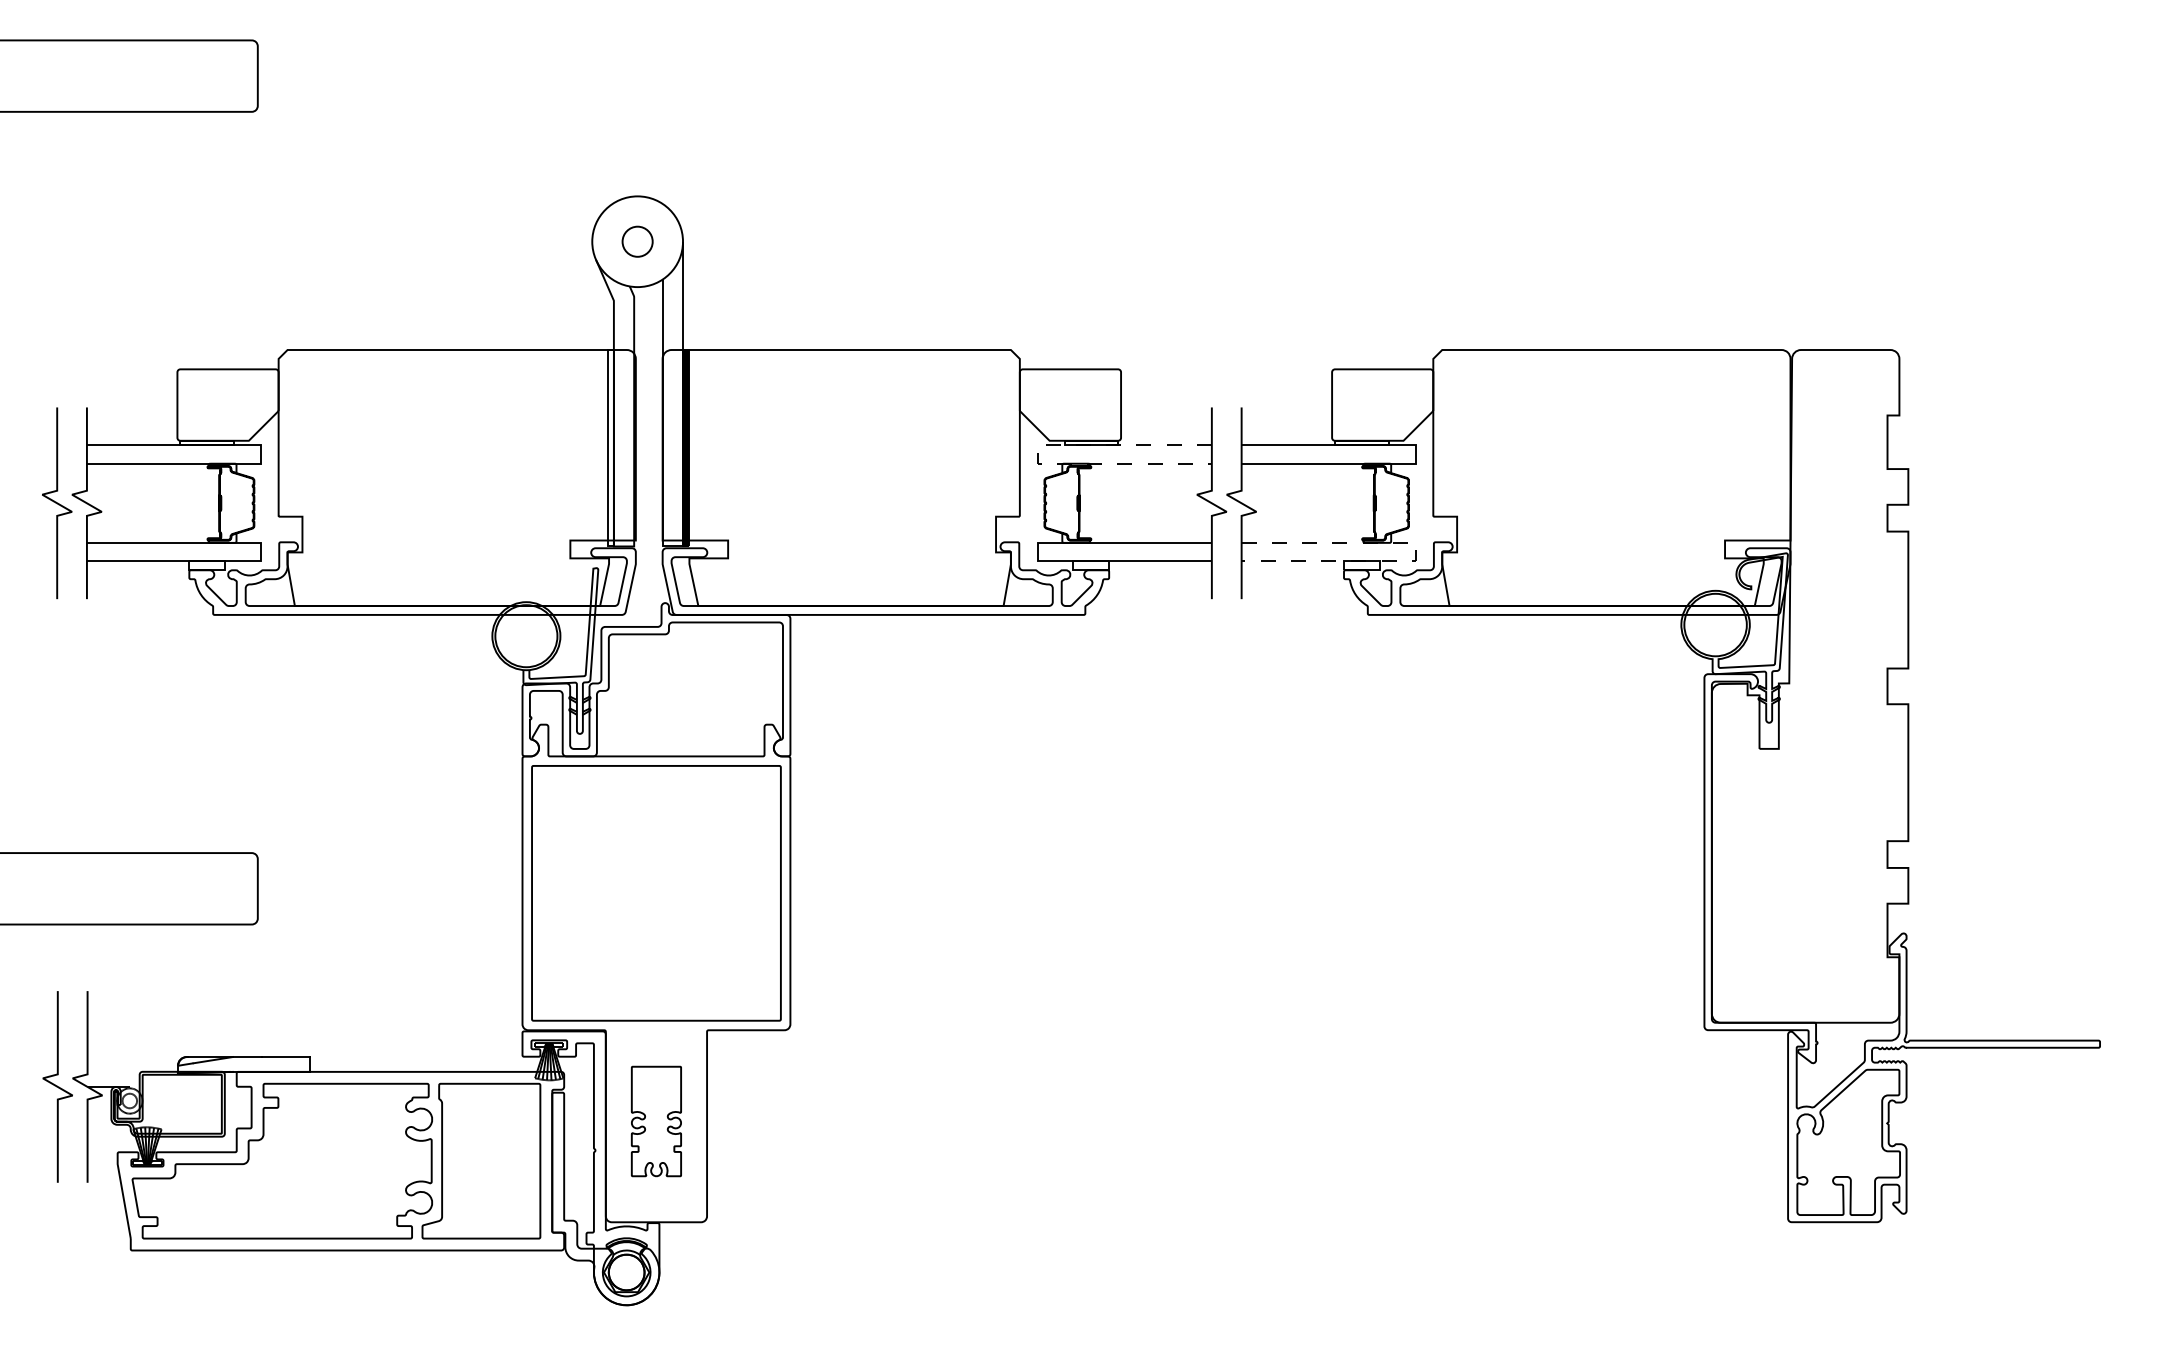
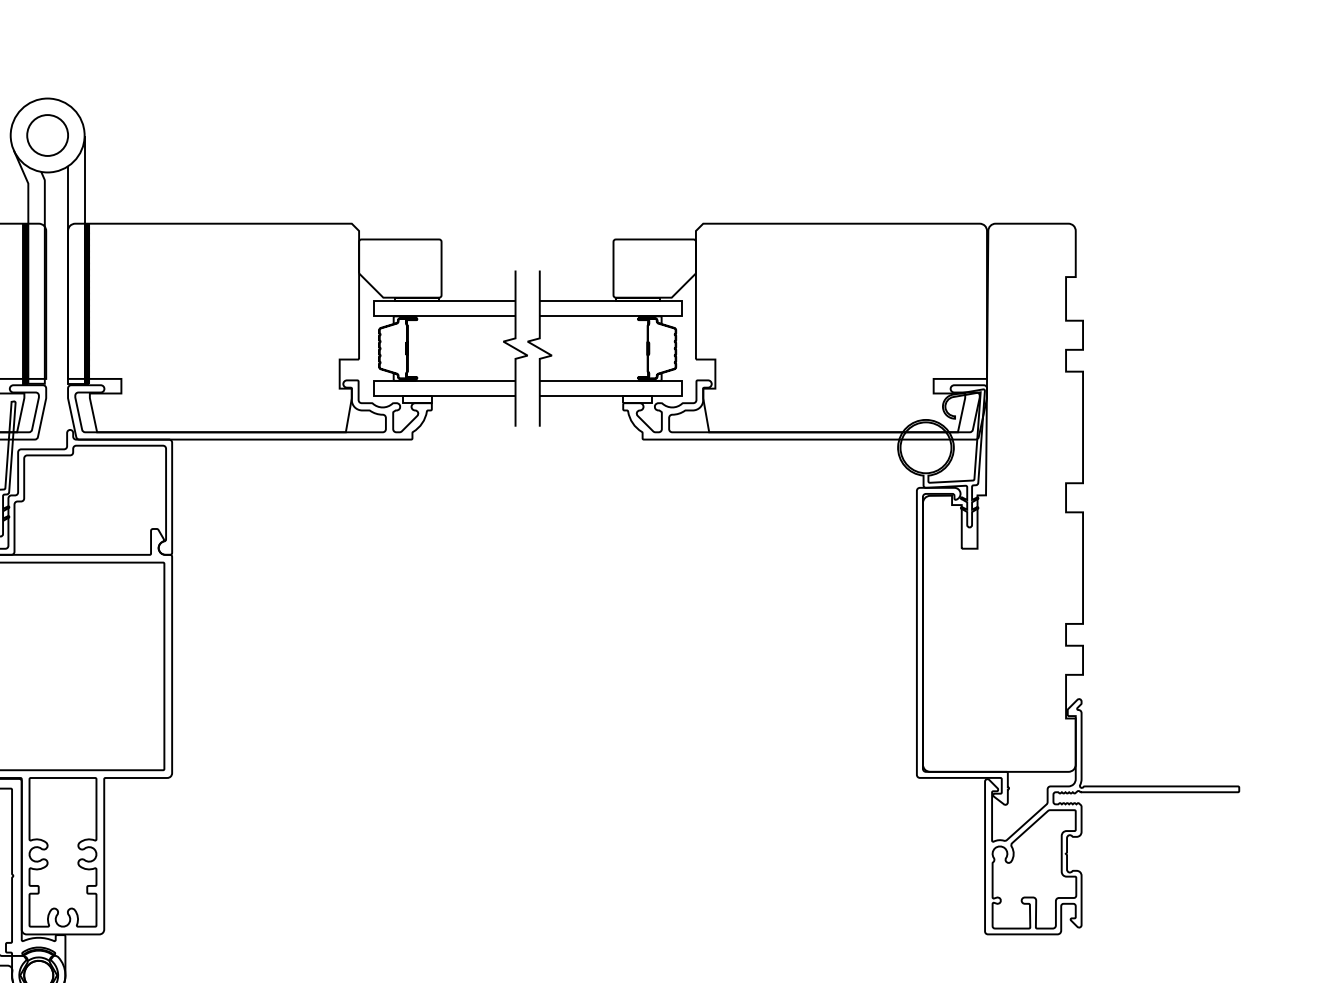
circle: (637, 241) -> (47, 135), size x1.67
hatch: (610, 448) -> (25, 303), added
line: (1037, 454) -> (373, 308), dashed -> solid
line: (1415, 552) -> (681, 388), dashed -> solid
part: (656, 1121) -> (63, 852), size x1.67

